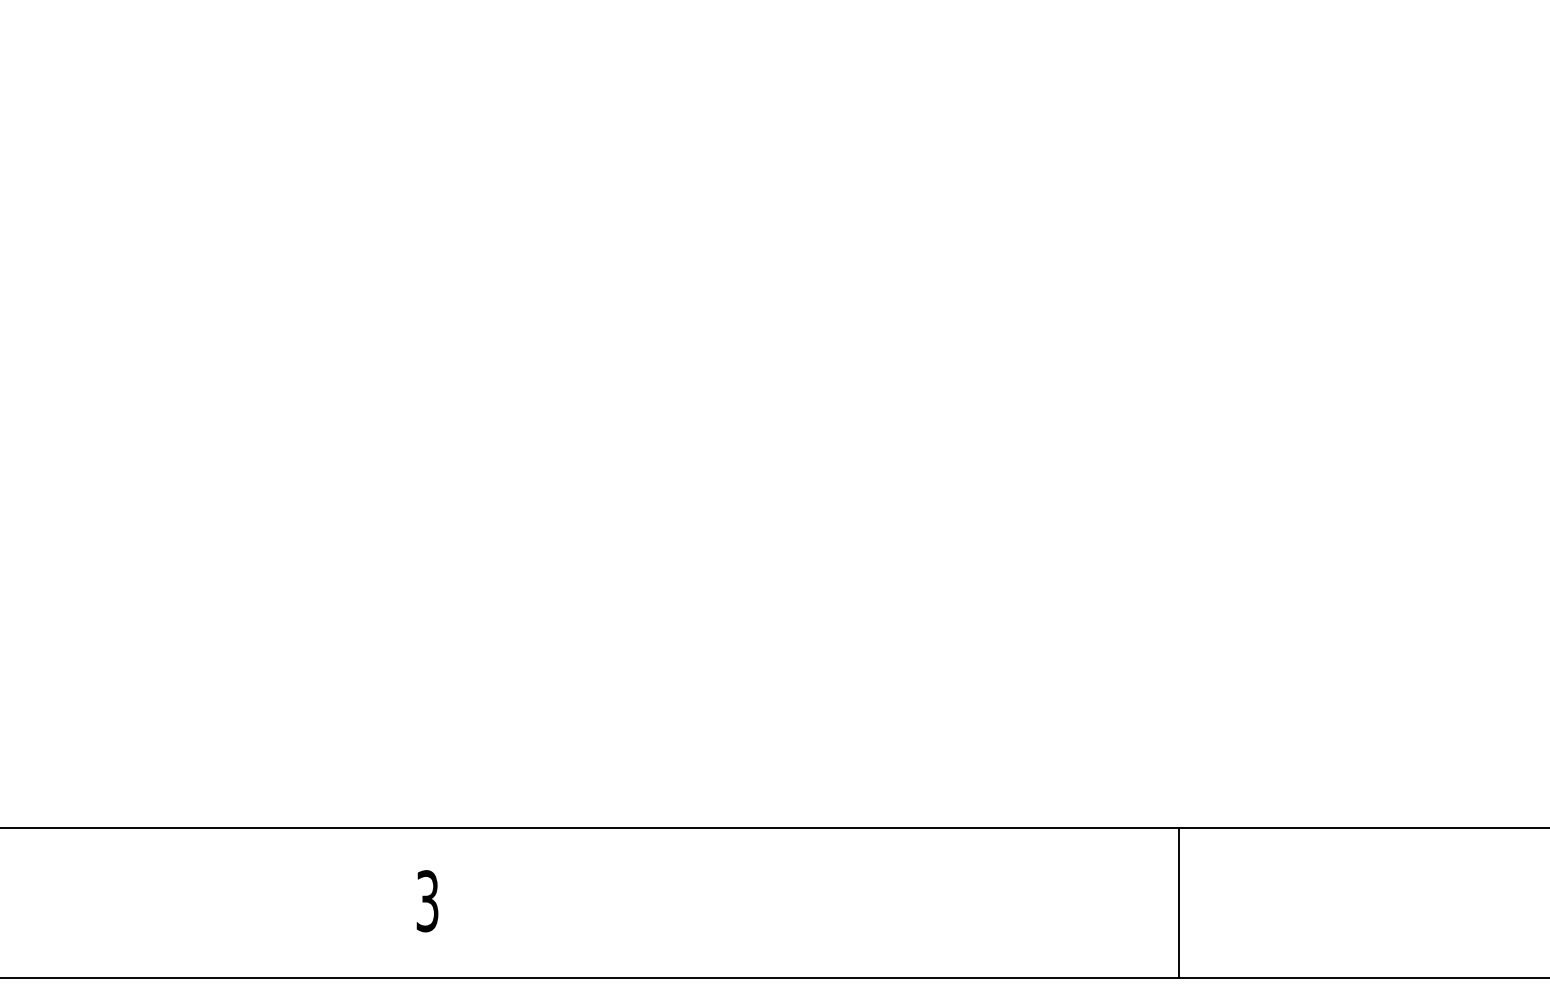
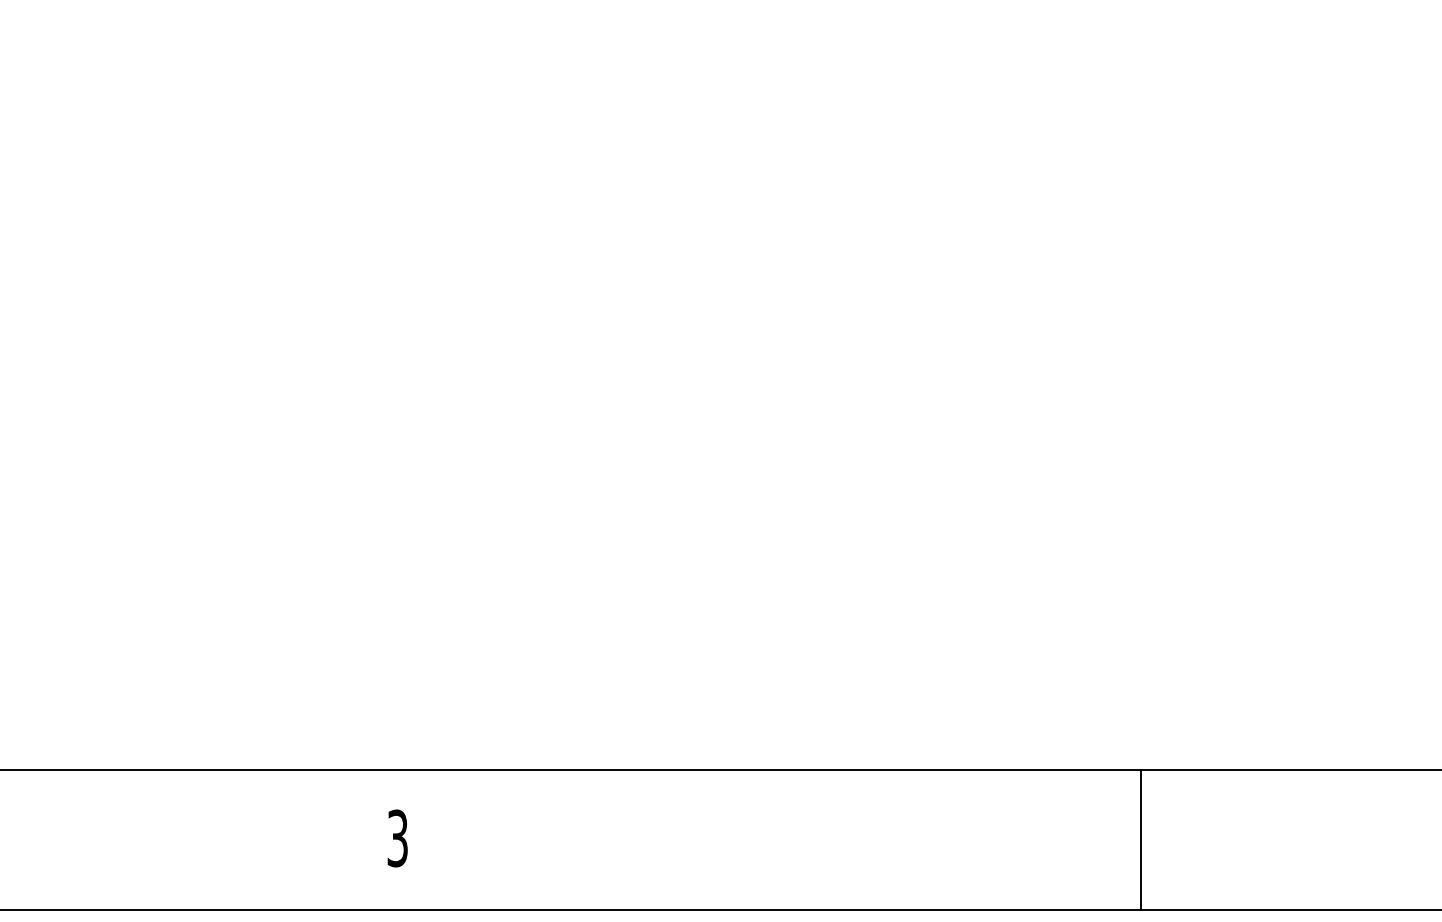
line: (1178, 902) -> (1141, 839), moved

